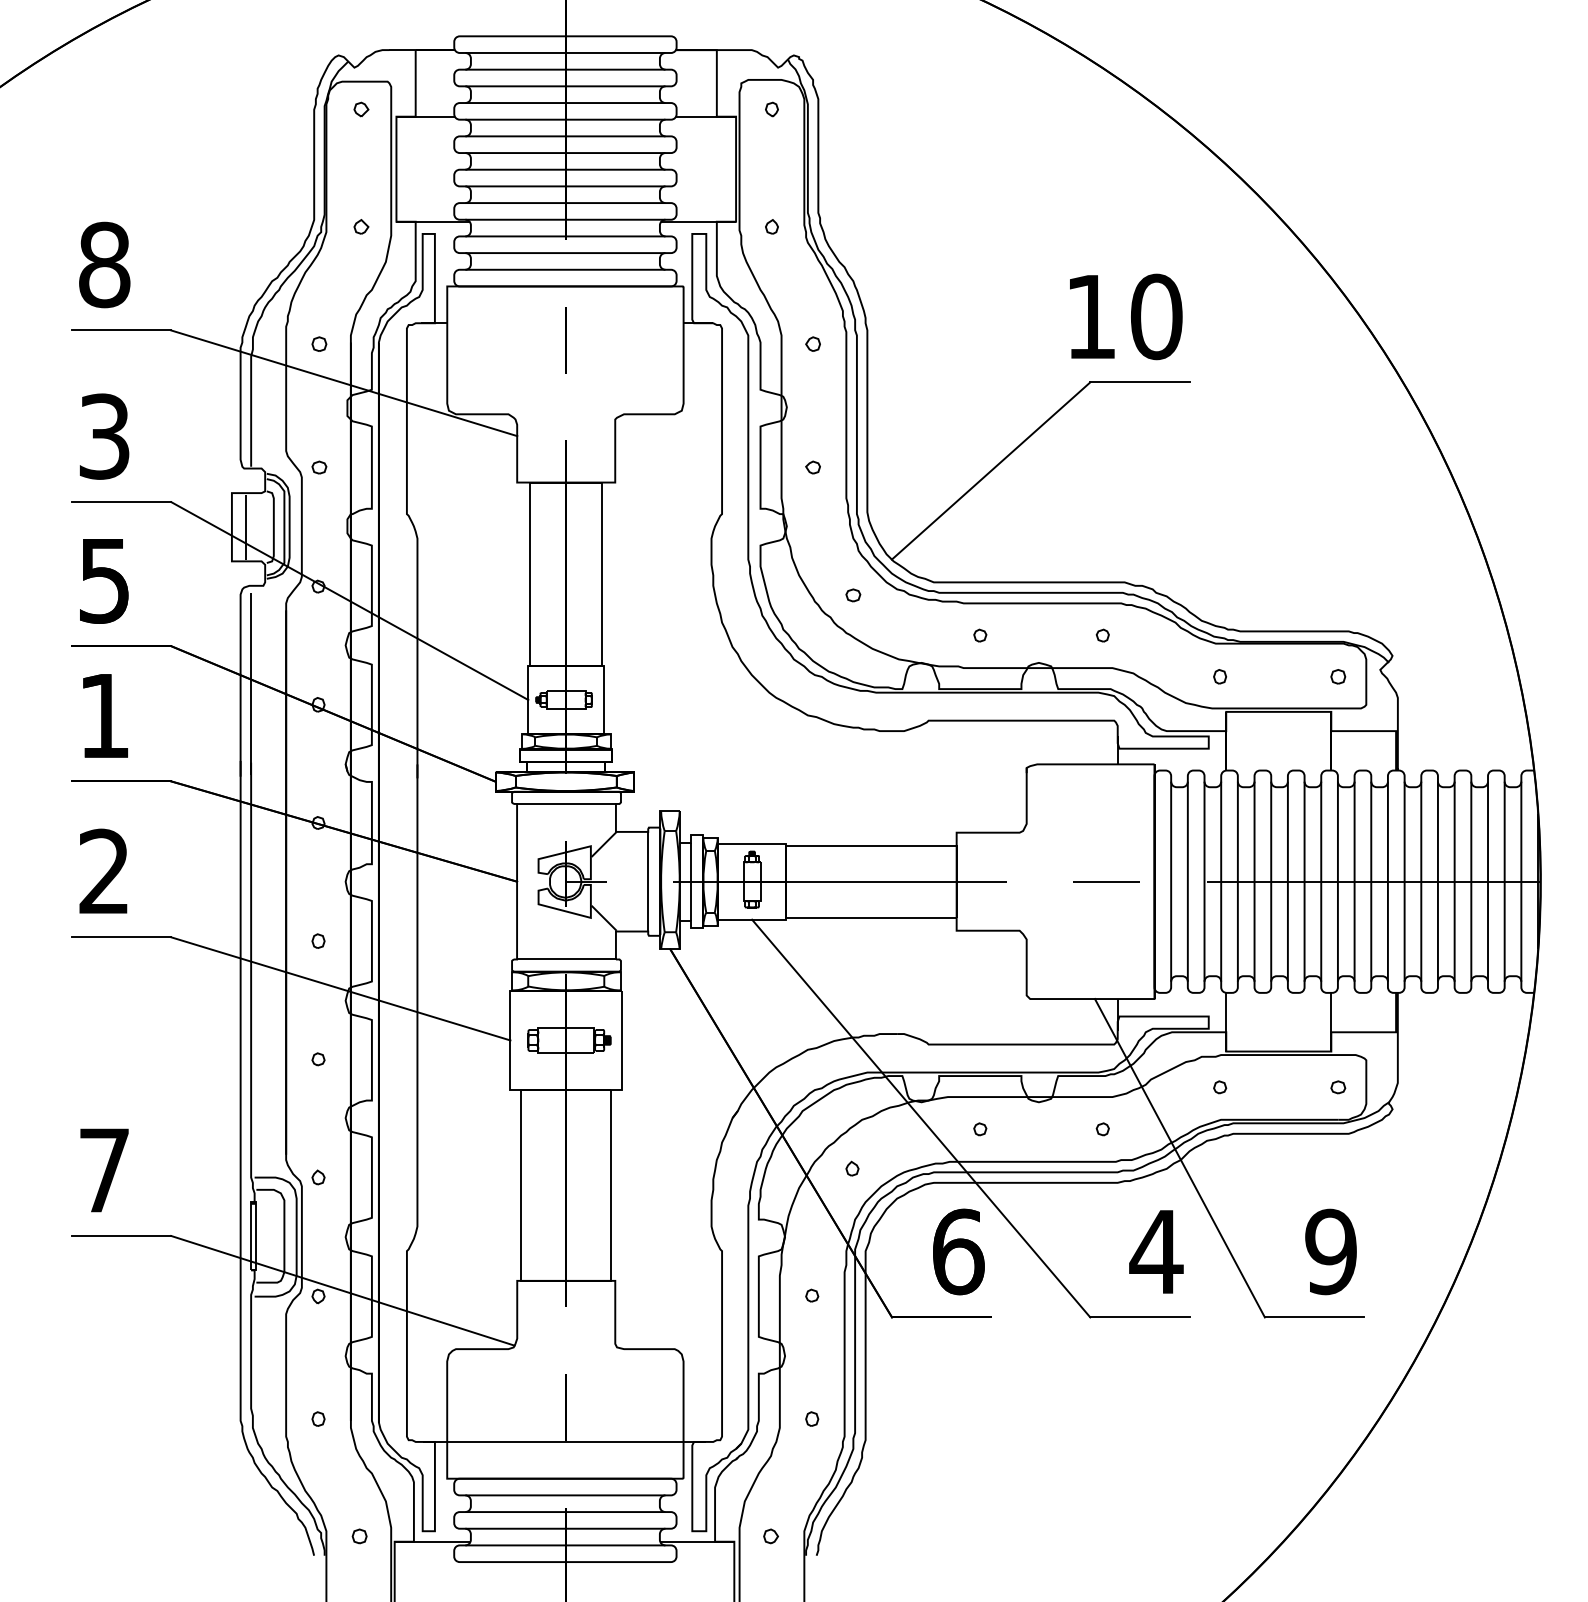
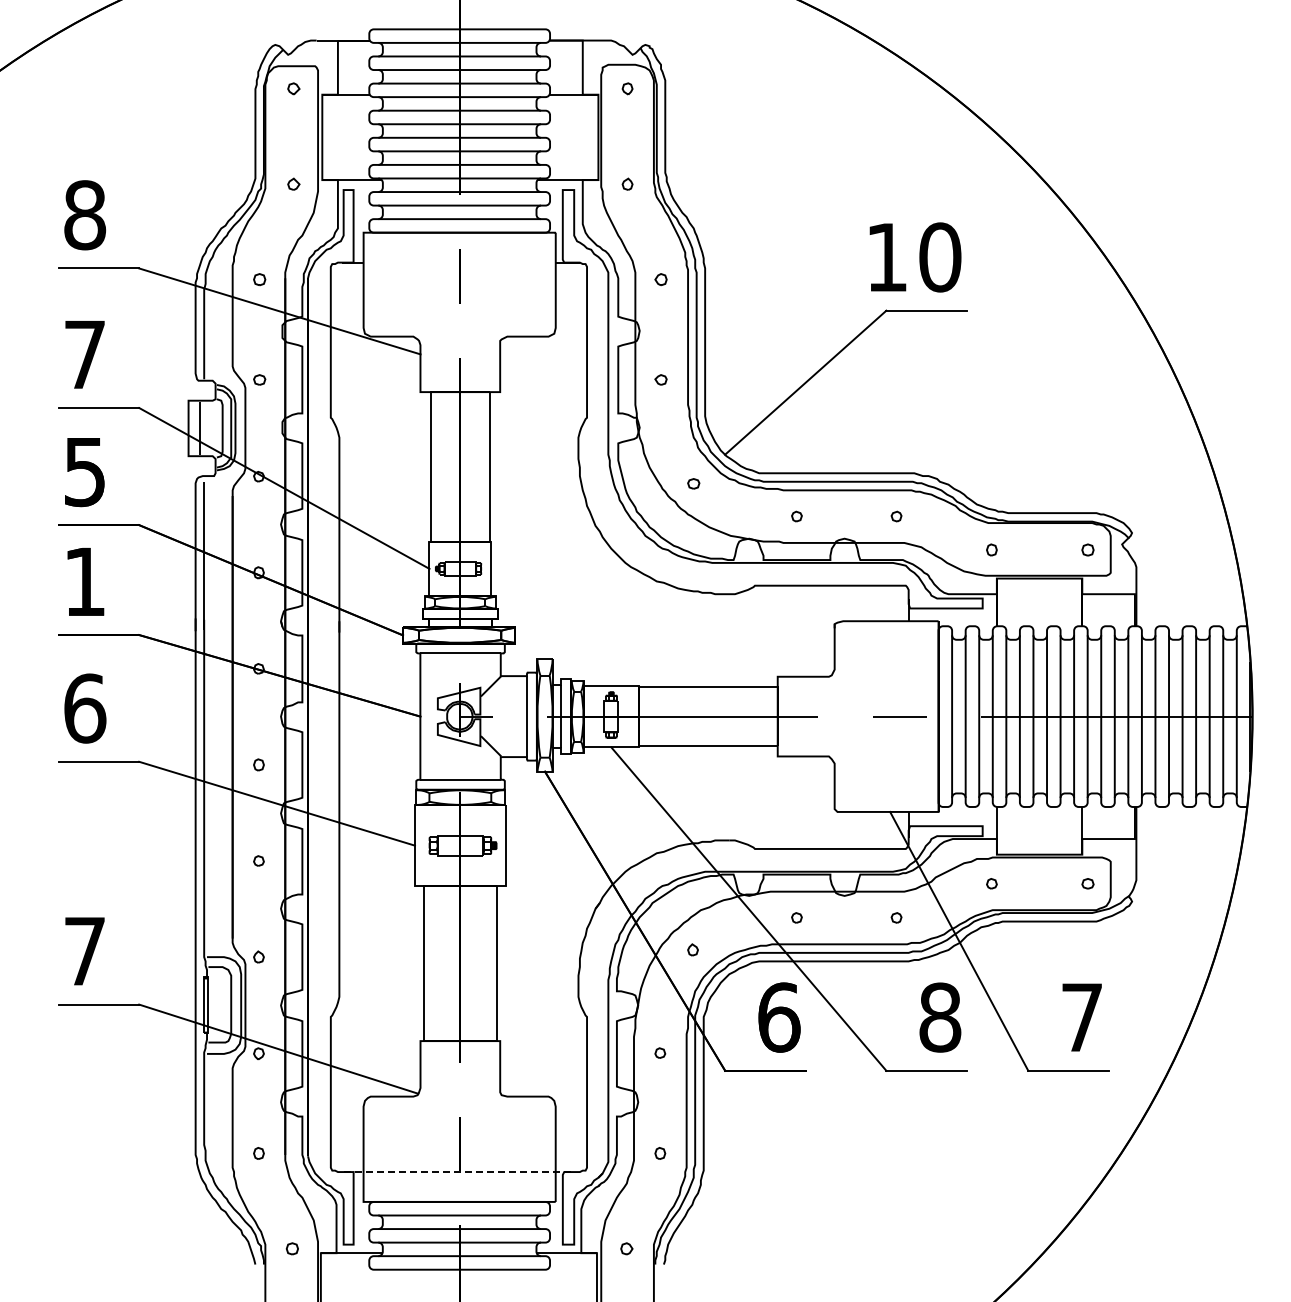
text: (105, 436) -> (85, 354), 3 -> 7
text: (105, 871) -> (85, 708), 2 -> 6
text: (1156, 1251) -> (940, 1017), 4 -> 8
text: (1331, 1251) -> (1082, 1017), 9 -> 7
line: (565, 1442) -> (459, 1172), solid -> dashed

